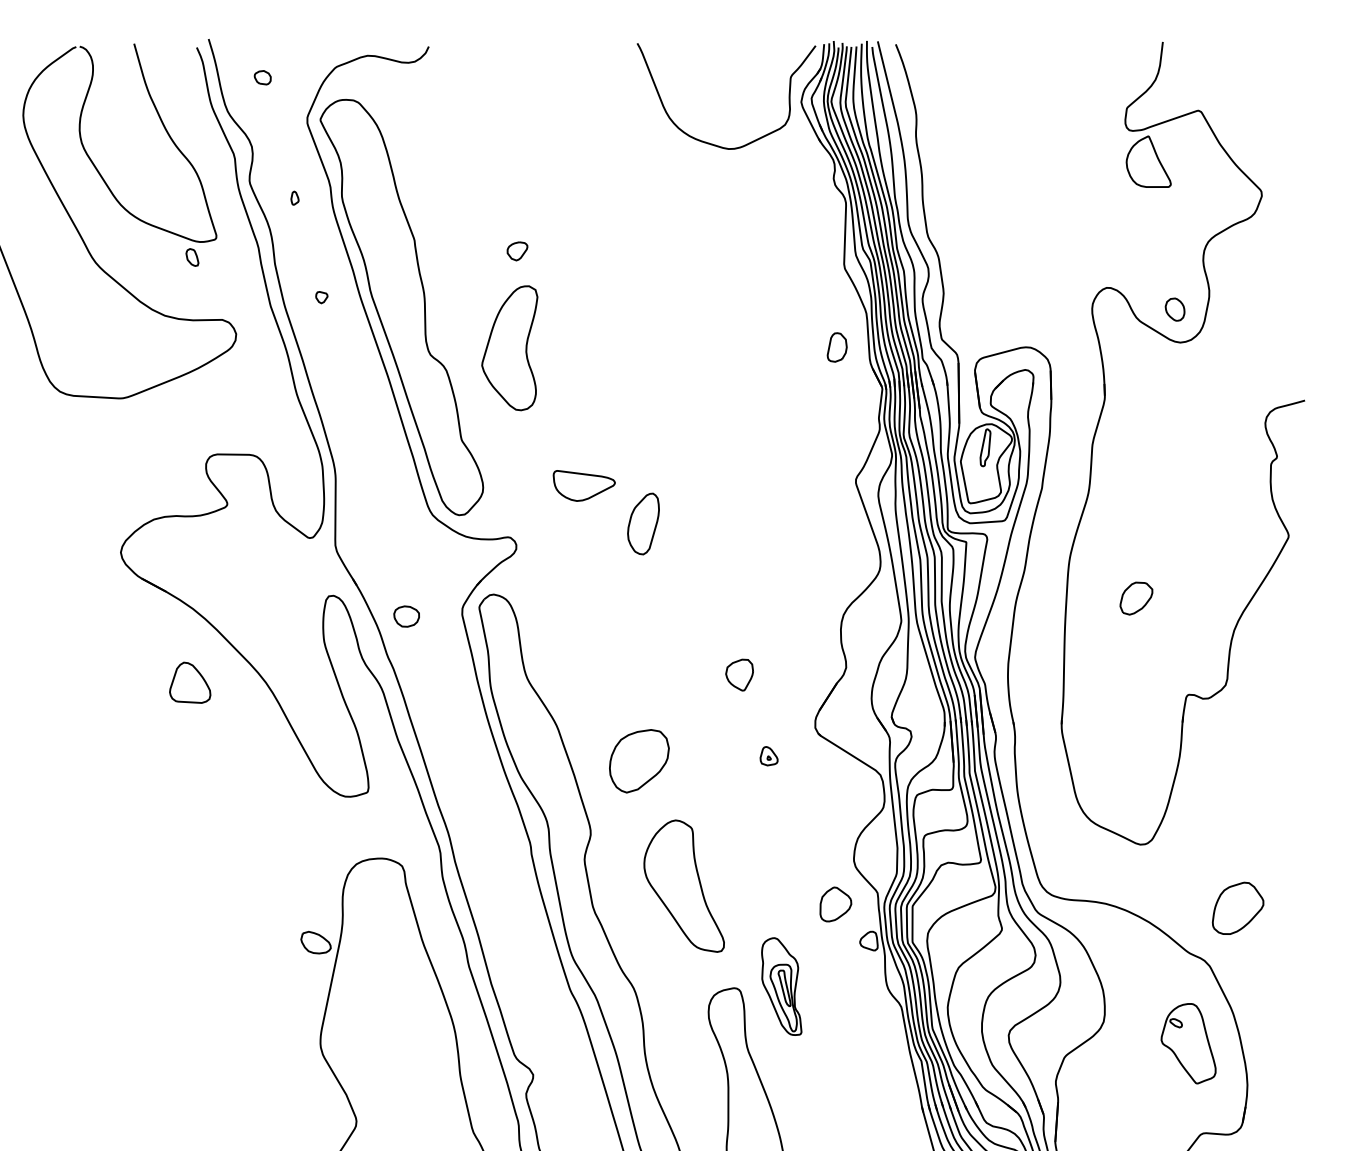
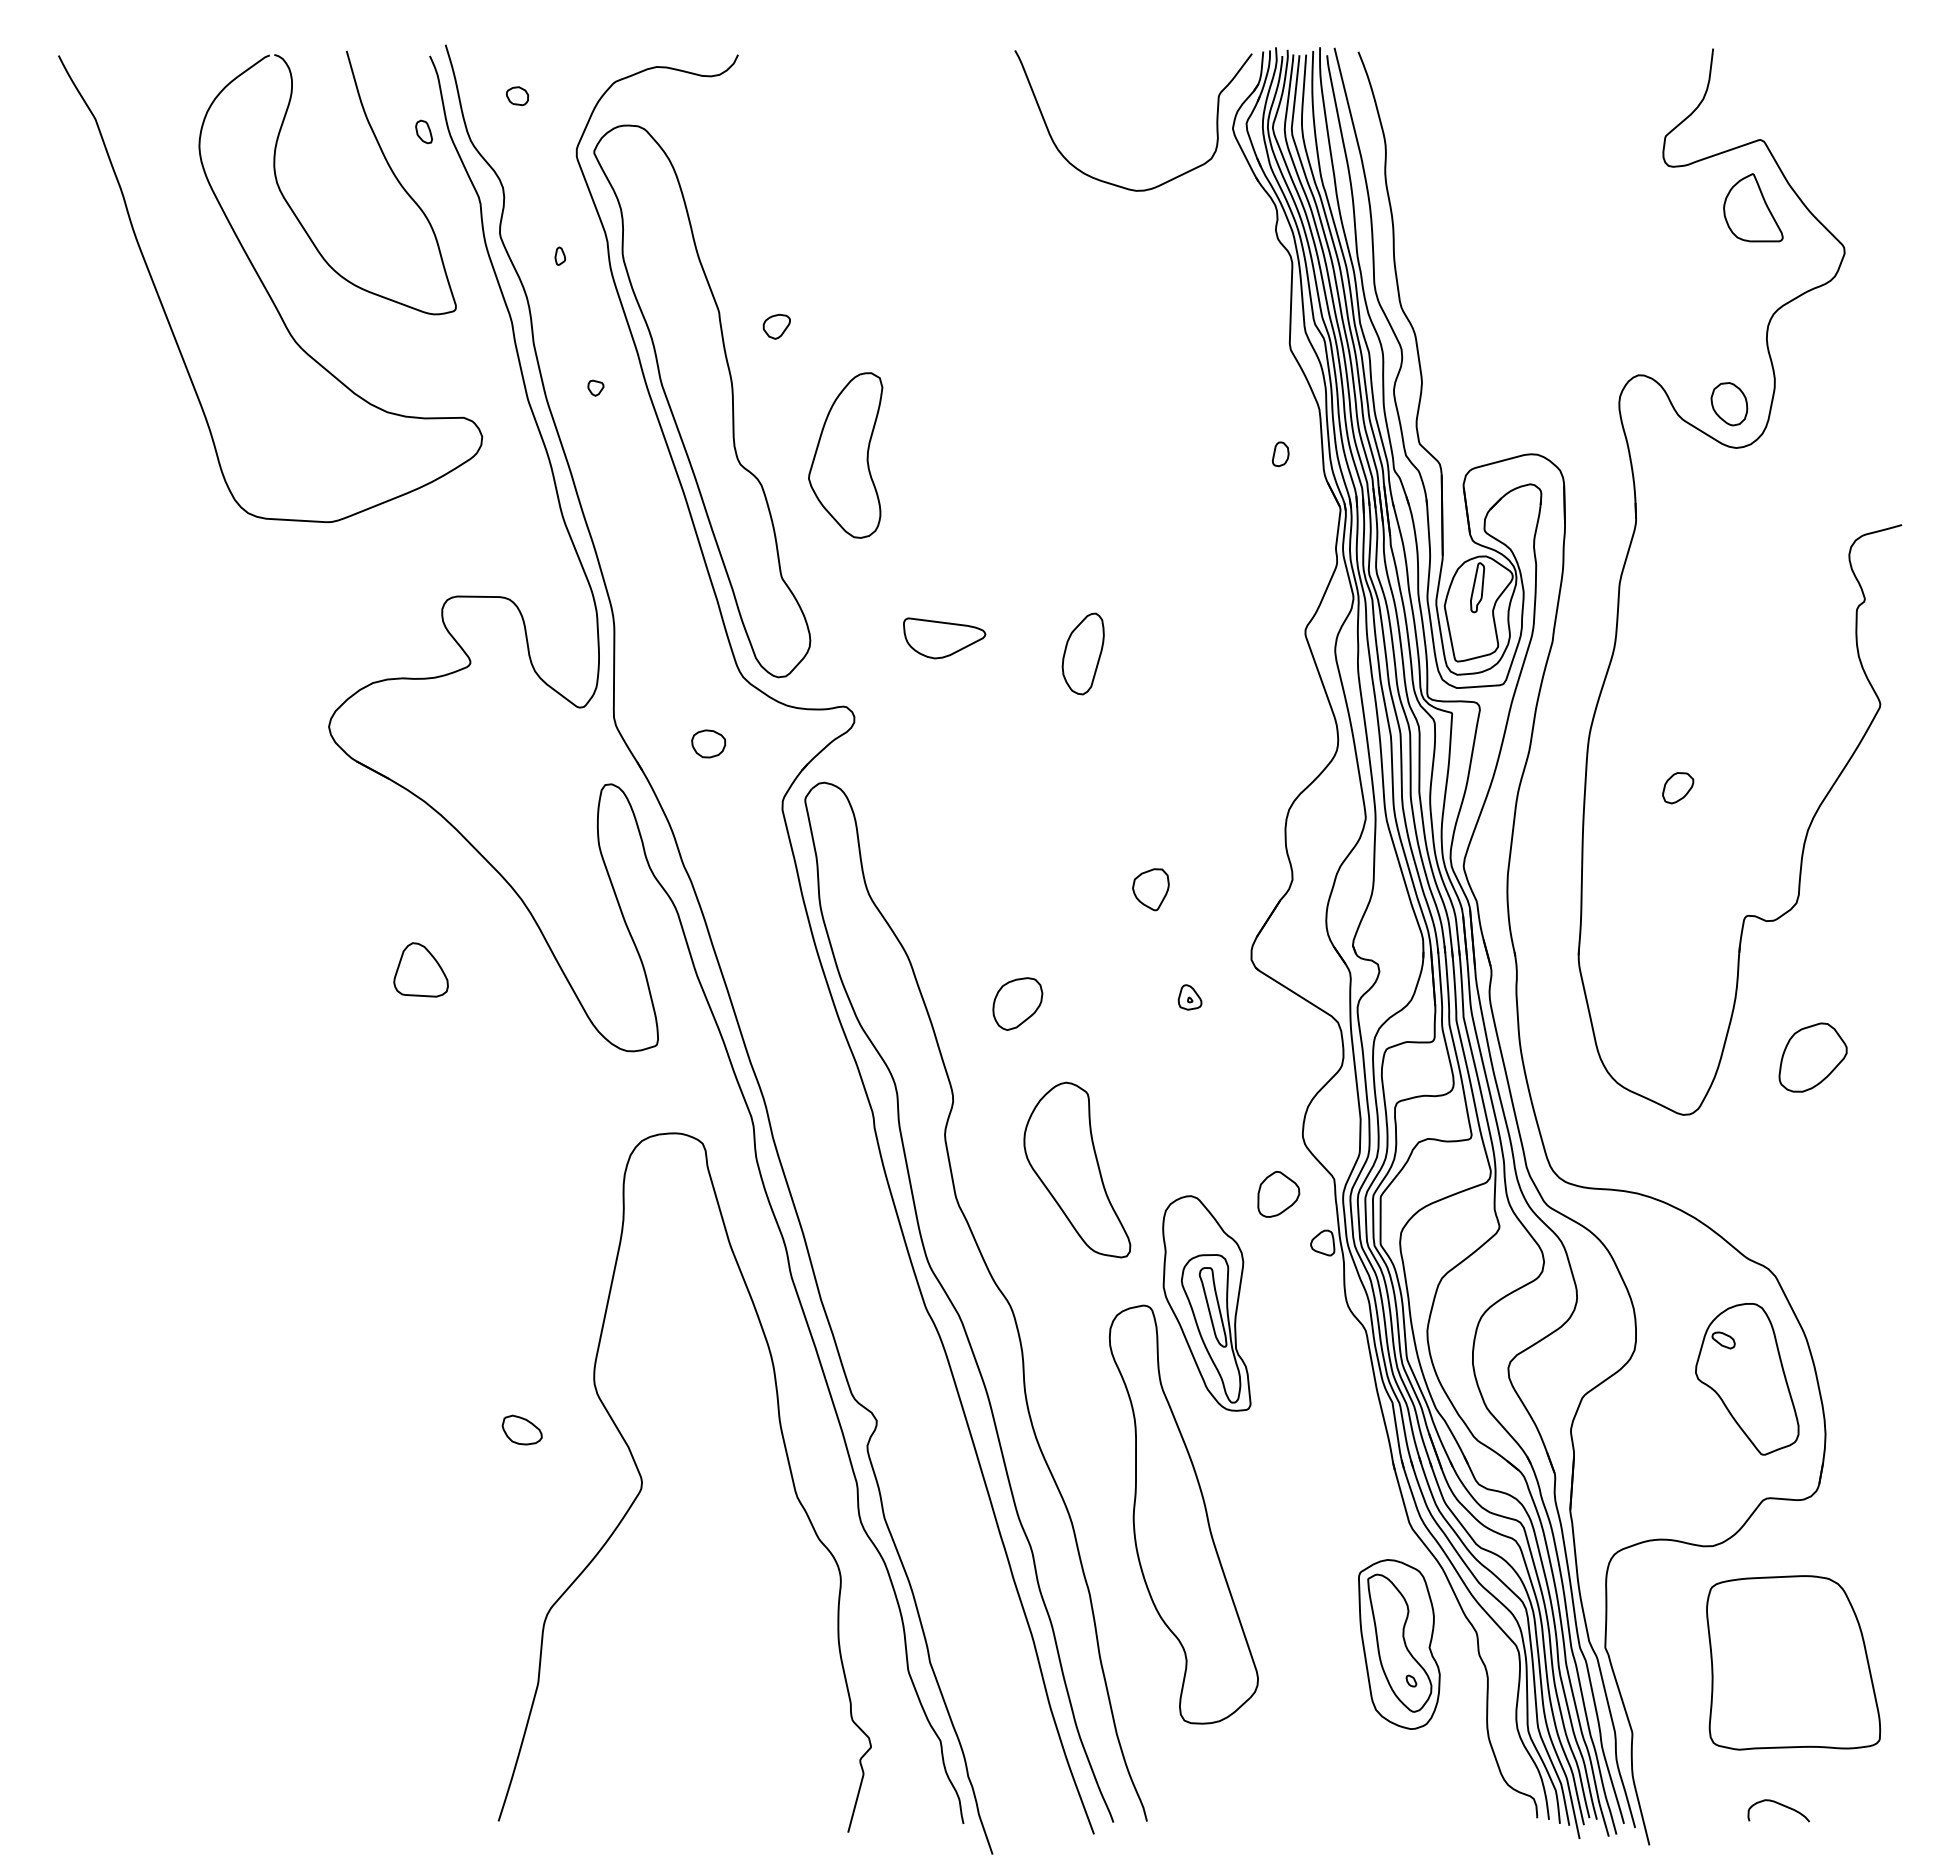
part: (1148, 161) -> (1753, 207), moved
part: (517, 251) -> (776, 326), moved
part: (192, 257) -> (423, 131), moved
part: (1175, 309) -> (1729, 404), size x1.43
part: (837, 346) -> (1280, 453), size x0.62
part: (642, 523) -> (1082, 653), moved
part: (1136, 598) -> (1678, 788), size x0.71
part: (406, 616) -> (708, 743), moved
part: (189, 682) -> (420, 969), moved
part: (639, 760) -> (1017, 1003), size x0.62
part: (1237, 908) -> (1812, 1057), moved
part: (315, 942) -> (521, 1429), moved
part: (781, 986) -> (1206, 1303), size x1.67
part: (1188, 1043) -> (1747, 1379), size x1.43

